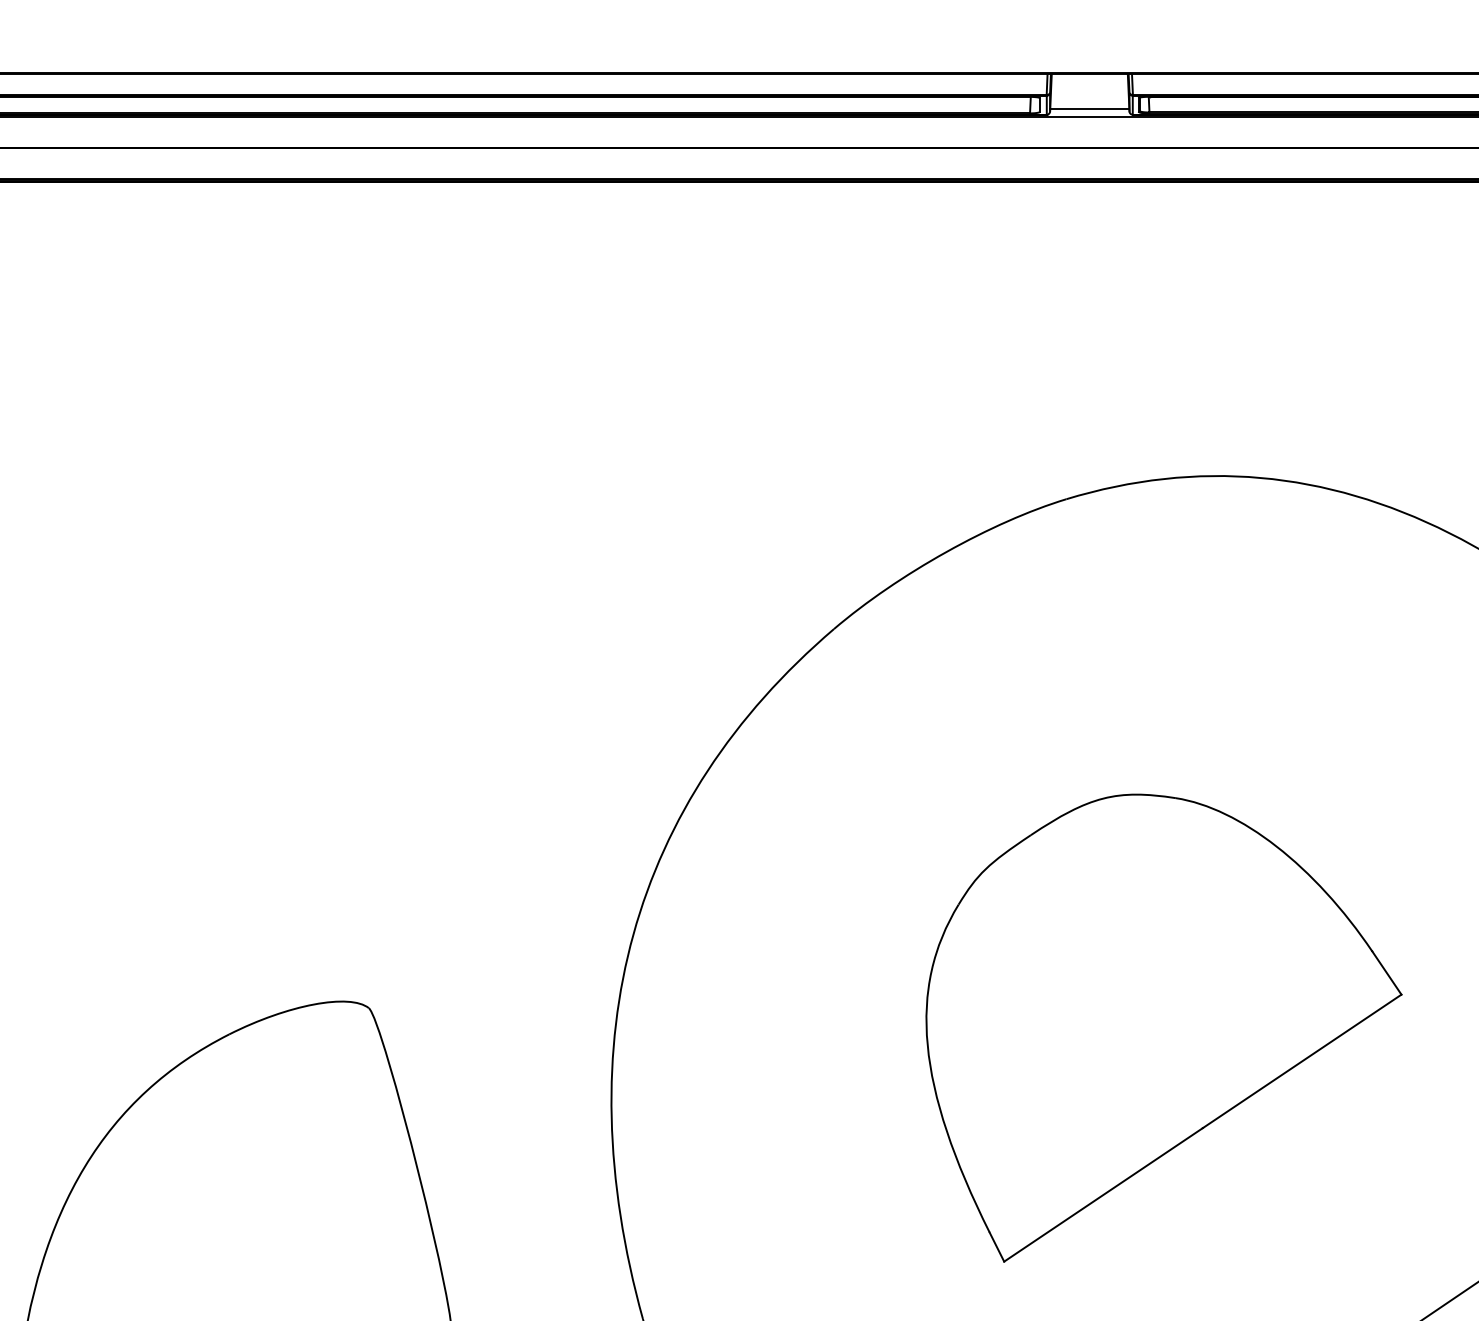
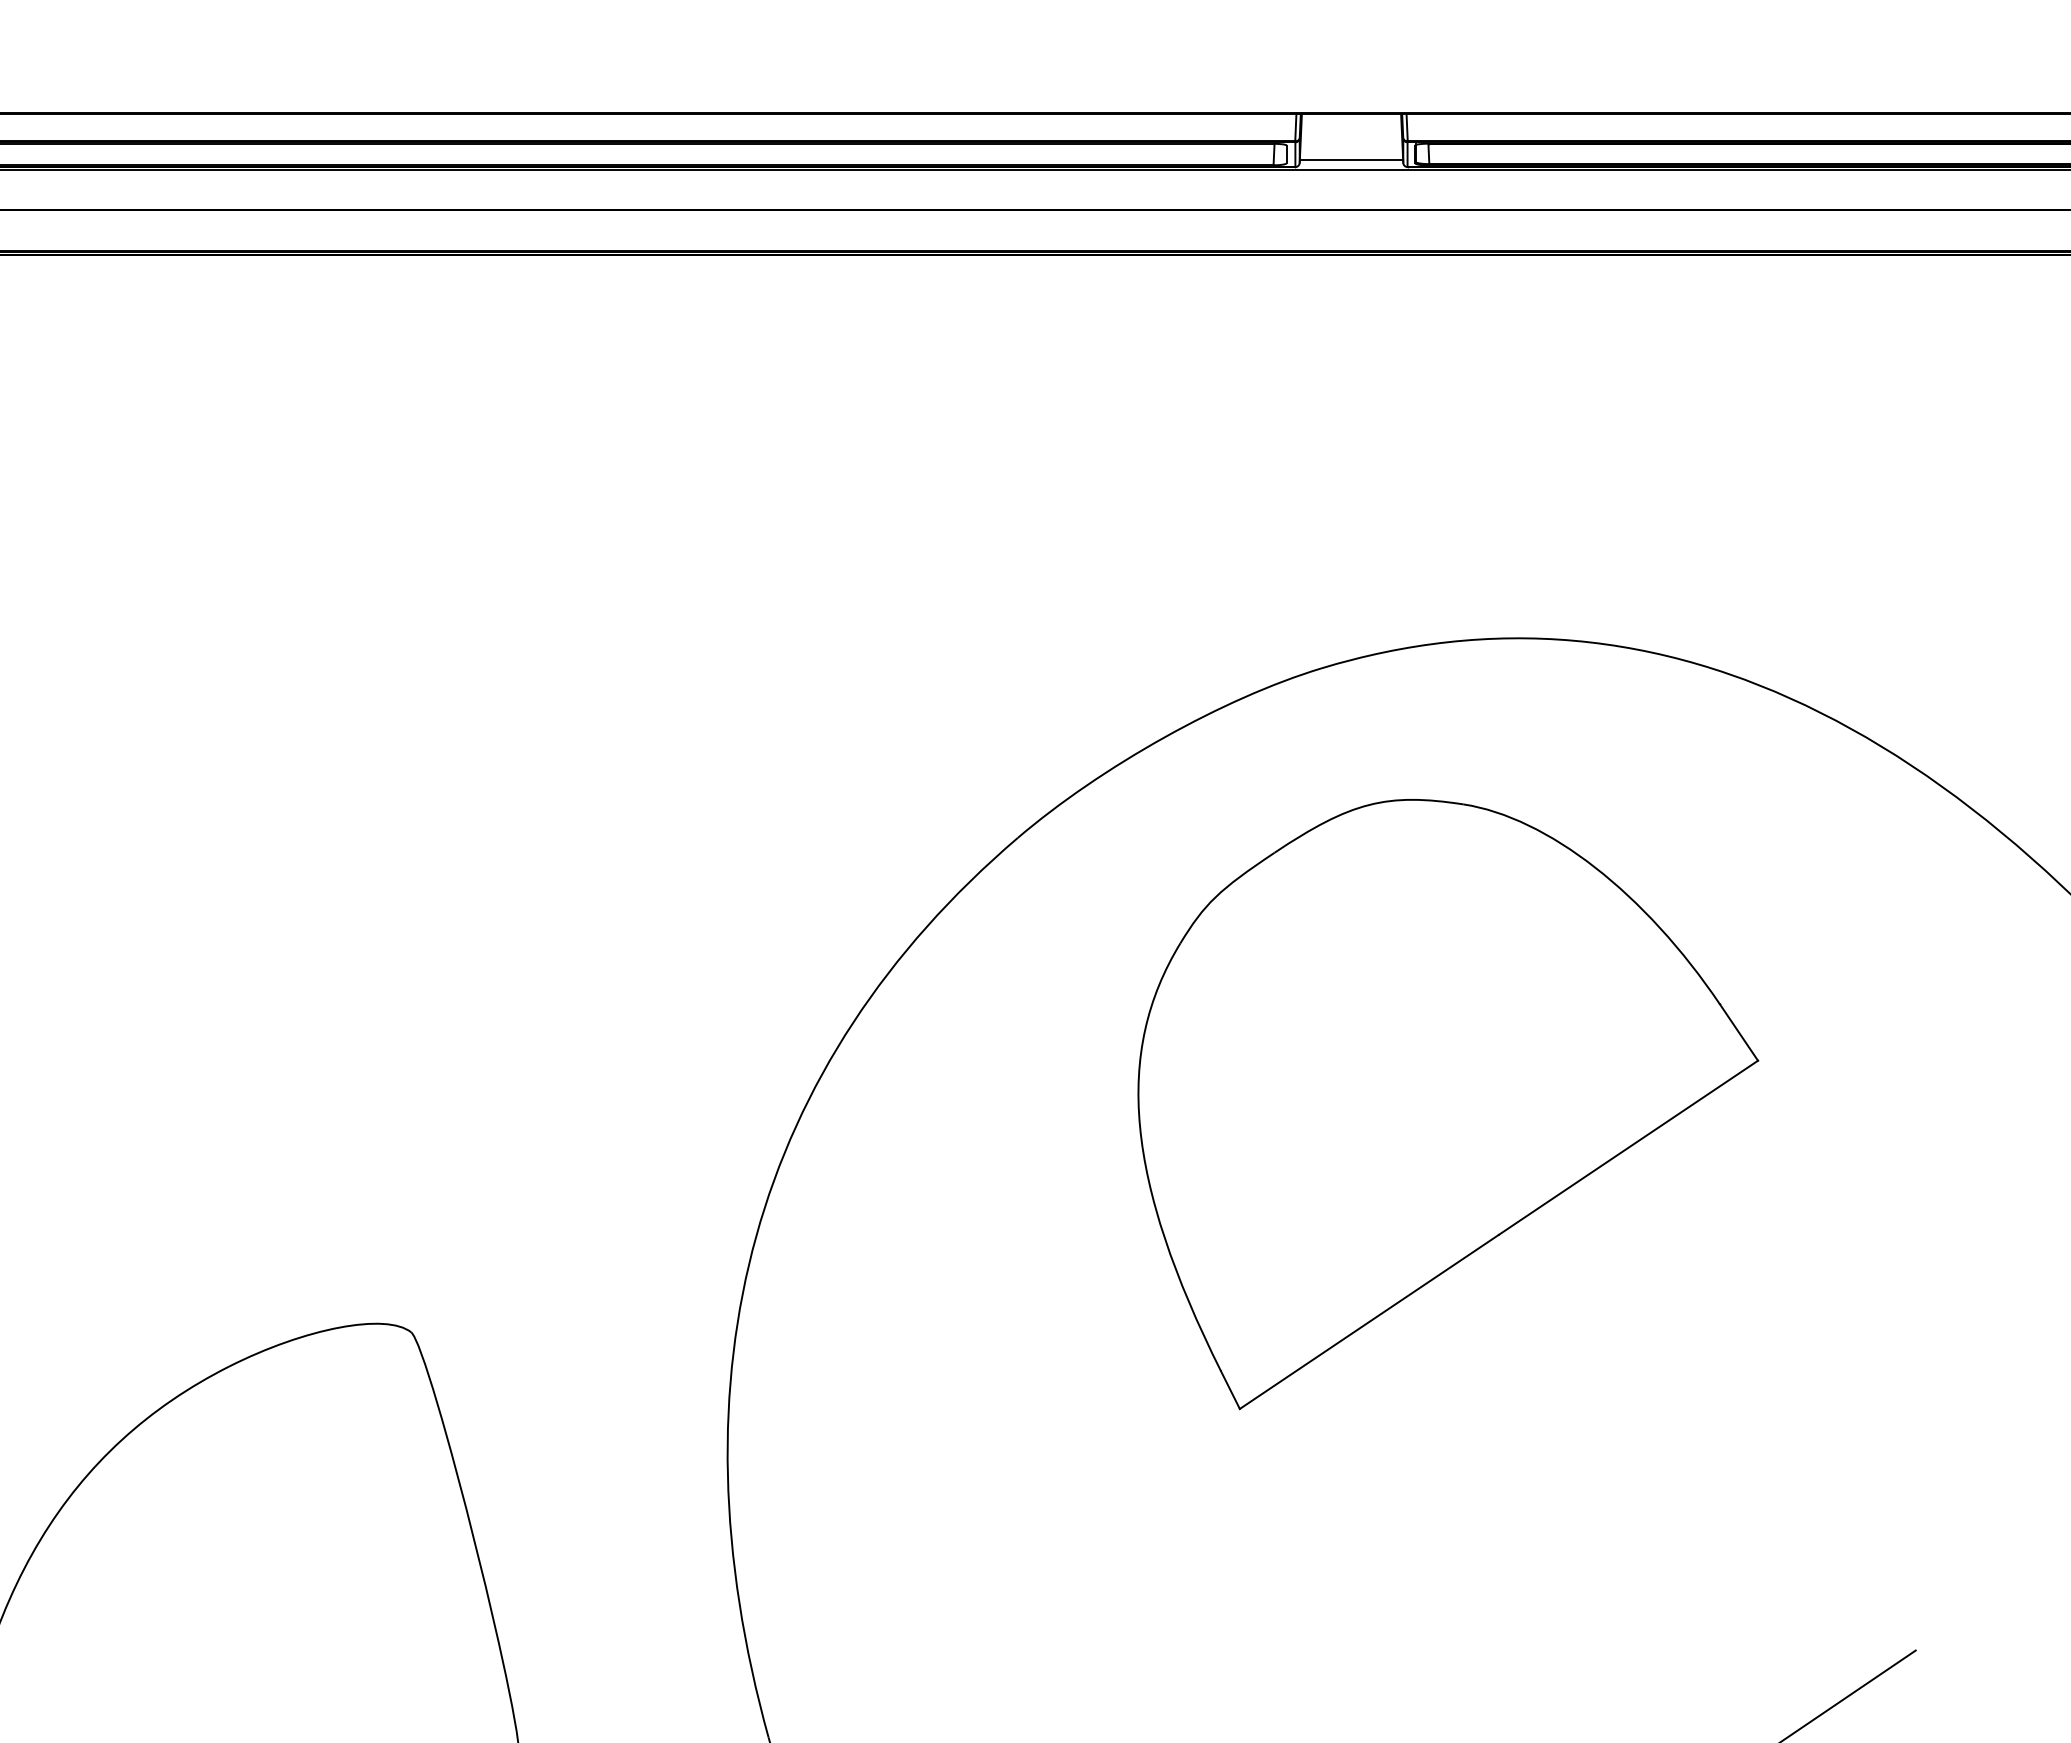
part: (1164, 1028) -> (1448, 1104), moved

